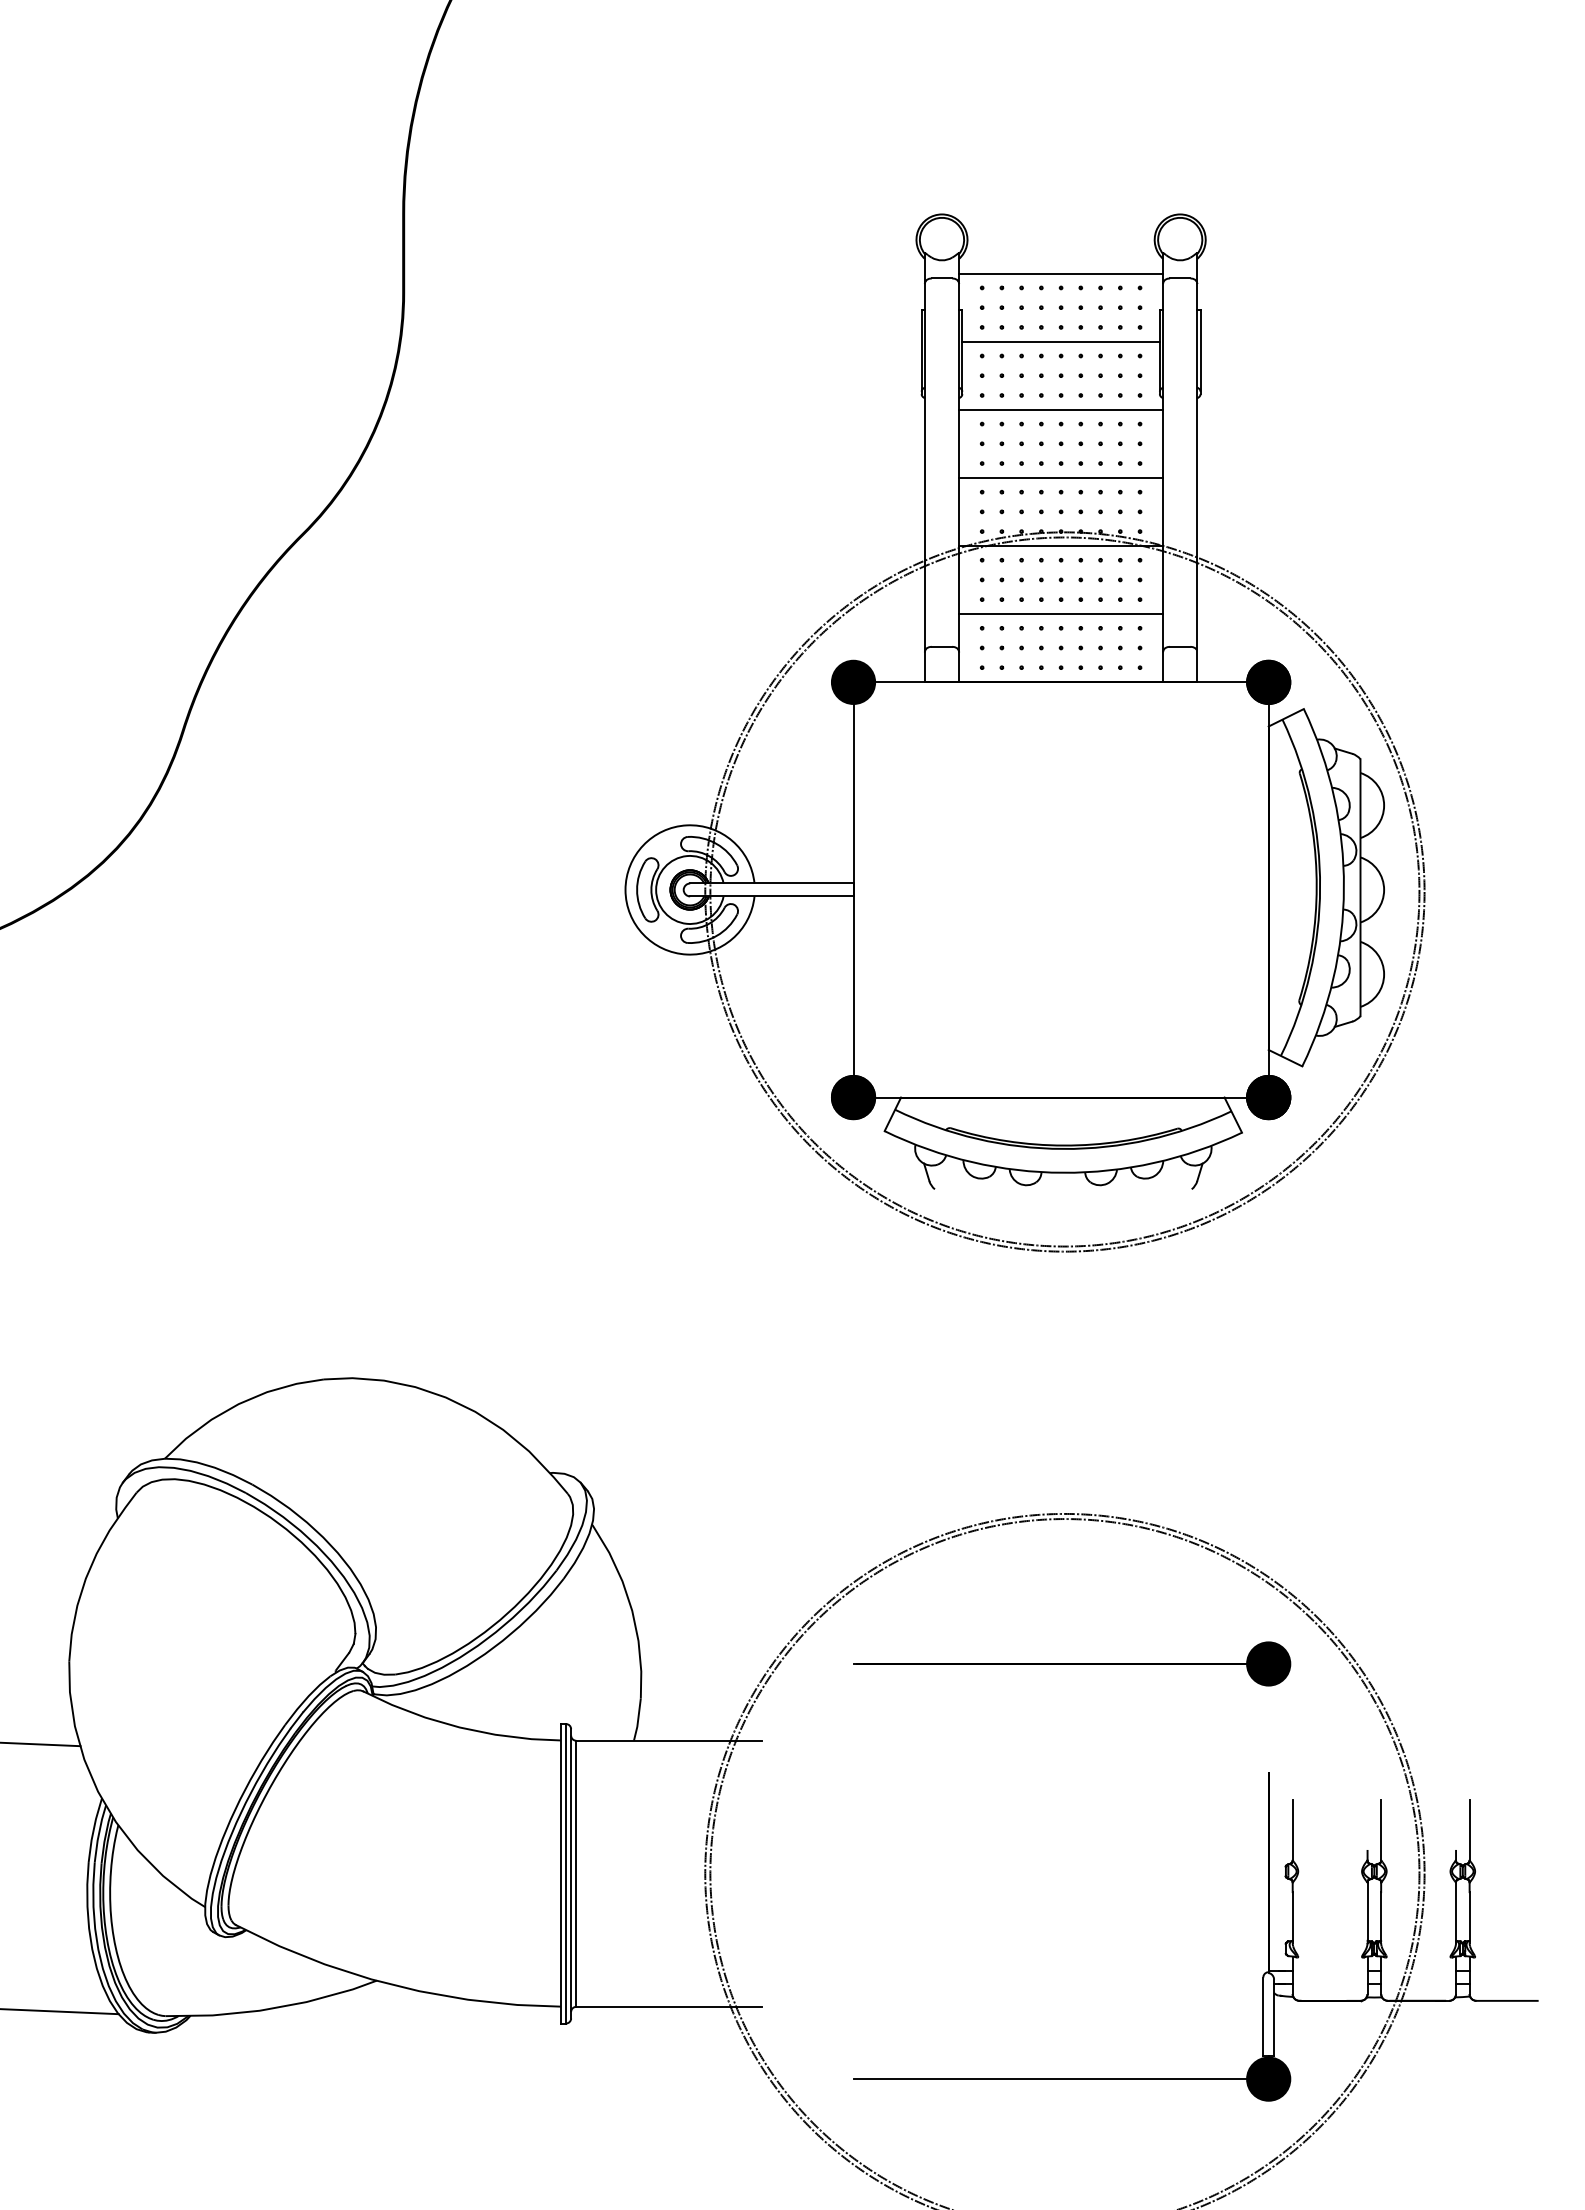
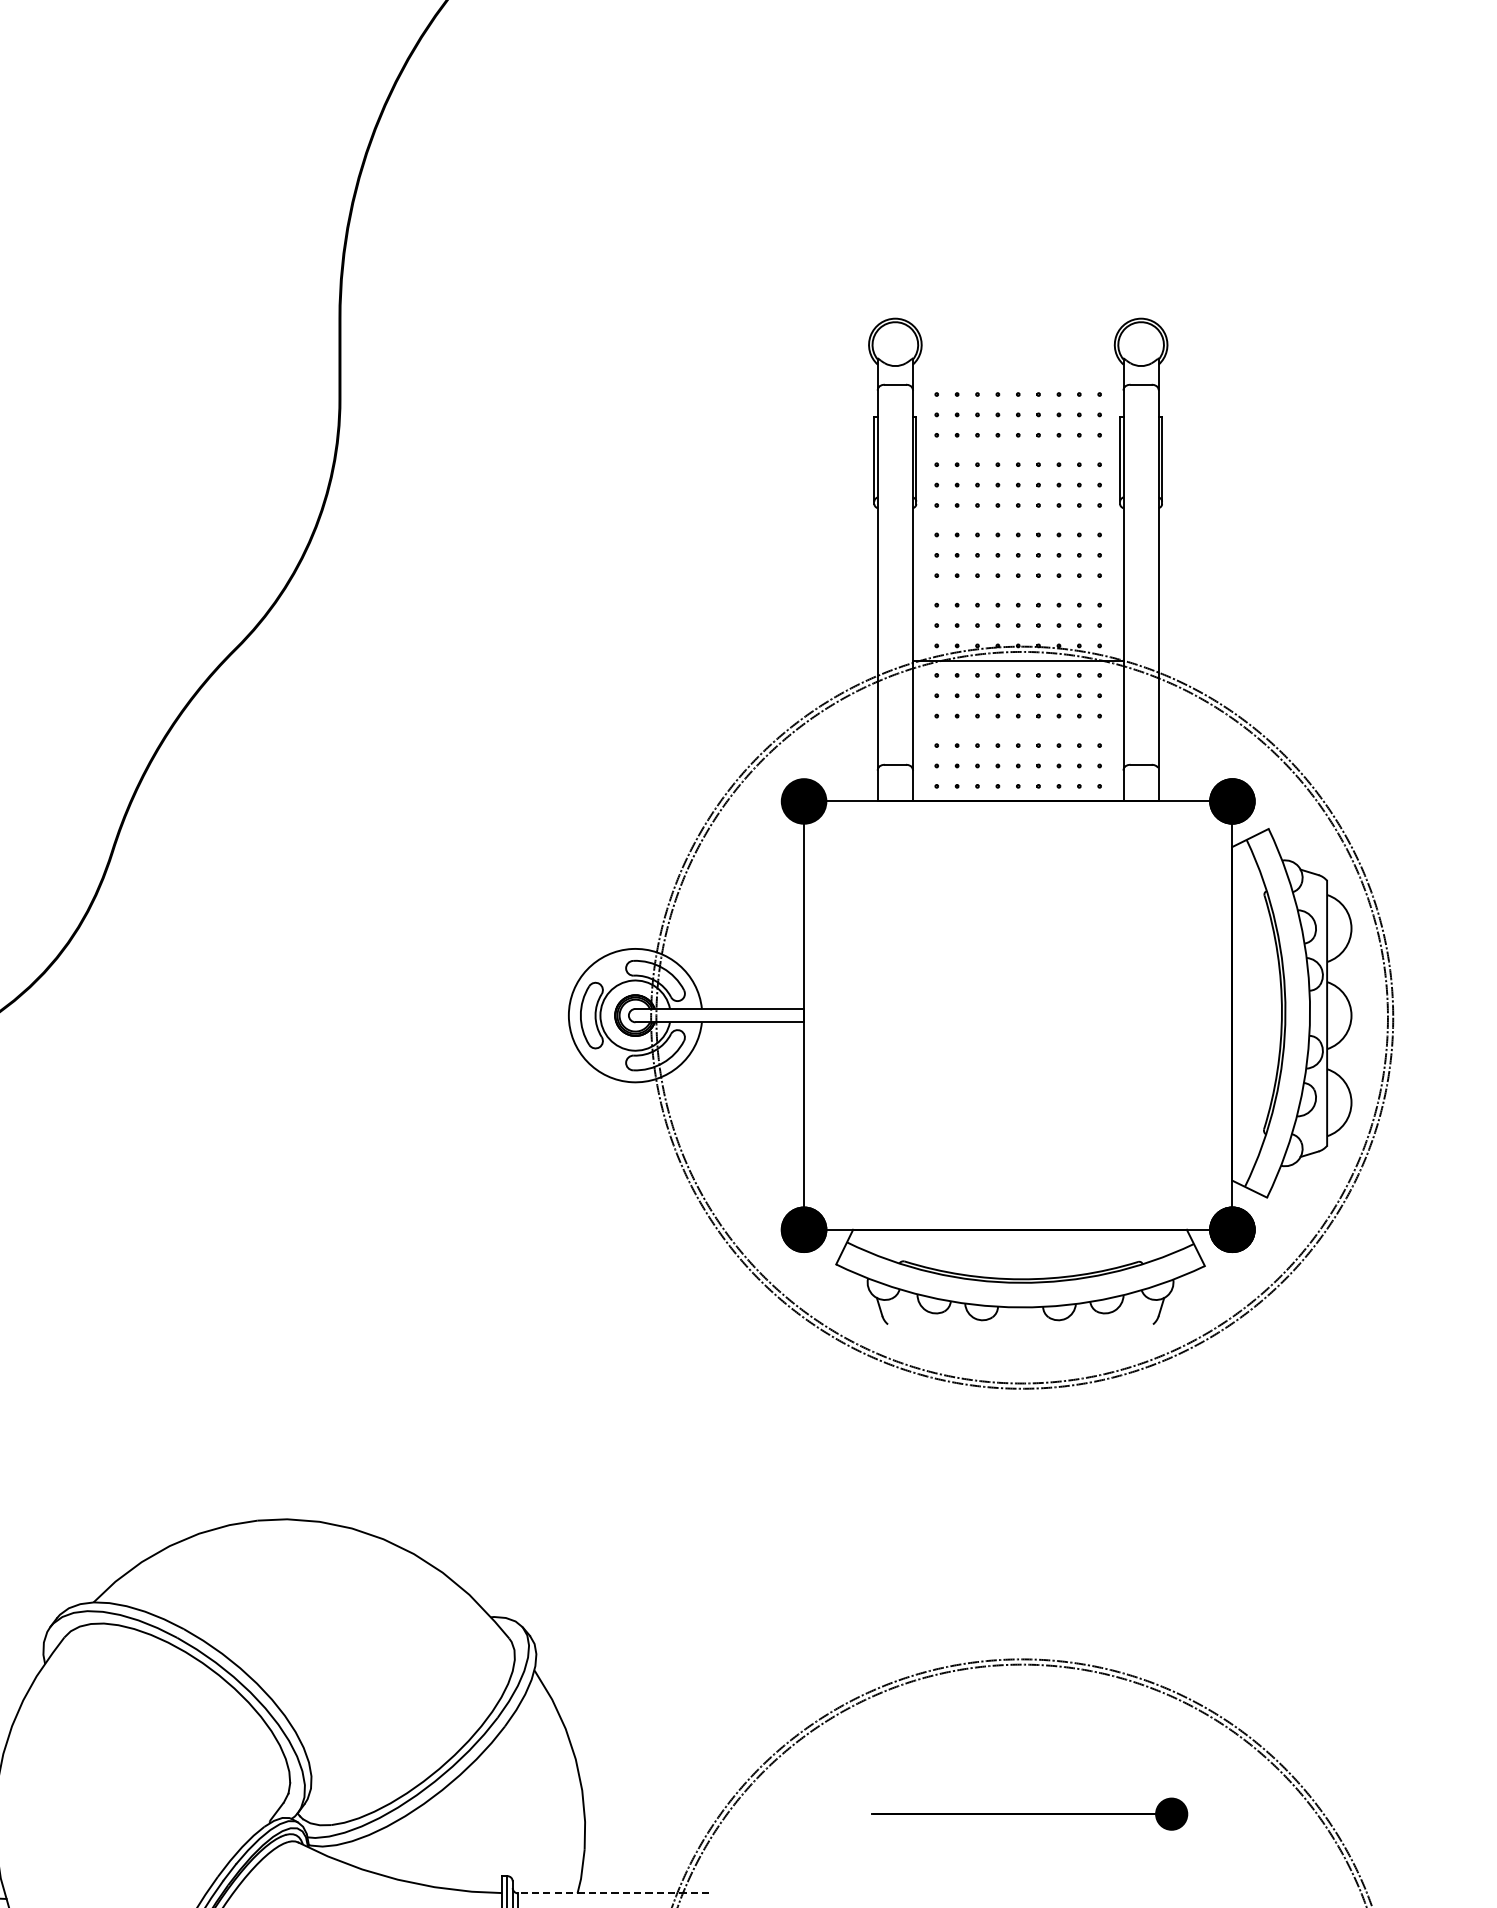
line: (1061, 274) -> (1018, 380), removed
line: (1060, 342) -> (1017, 450), removed
line: (1061, 410) -> (1018, 520), removed
line: (1061, 478) -> (1018, 591), removed
line: (1061, 614) -> (1018, 731), removed
part: (1072, 1663) -> (1029, 1813), size x0.7
line: (668, 1740) -> (613, 1893), solid -> dashed

